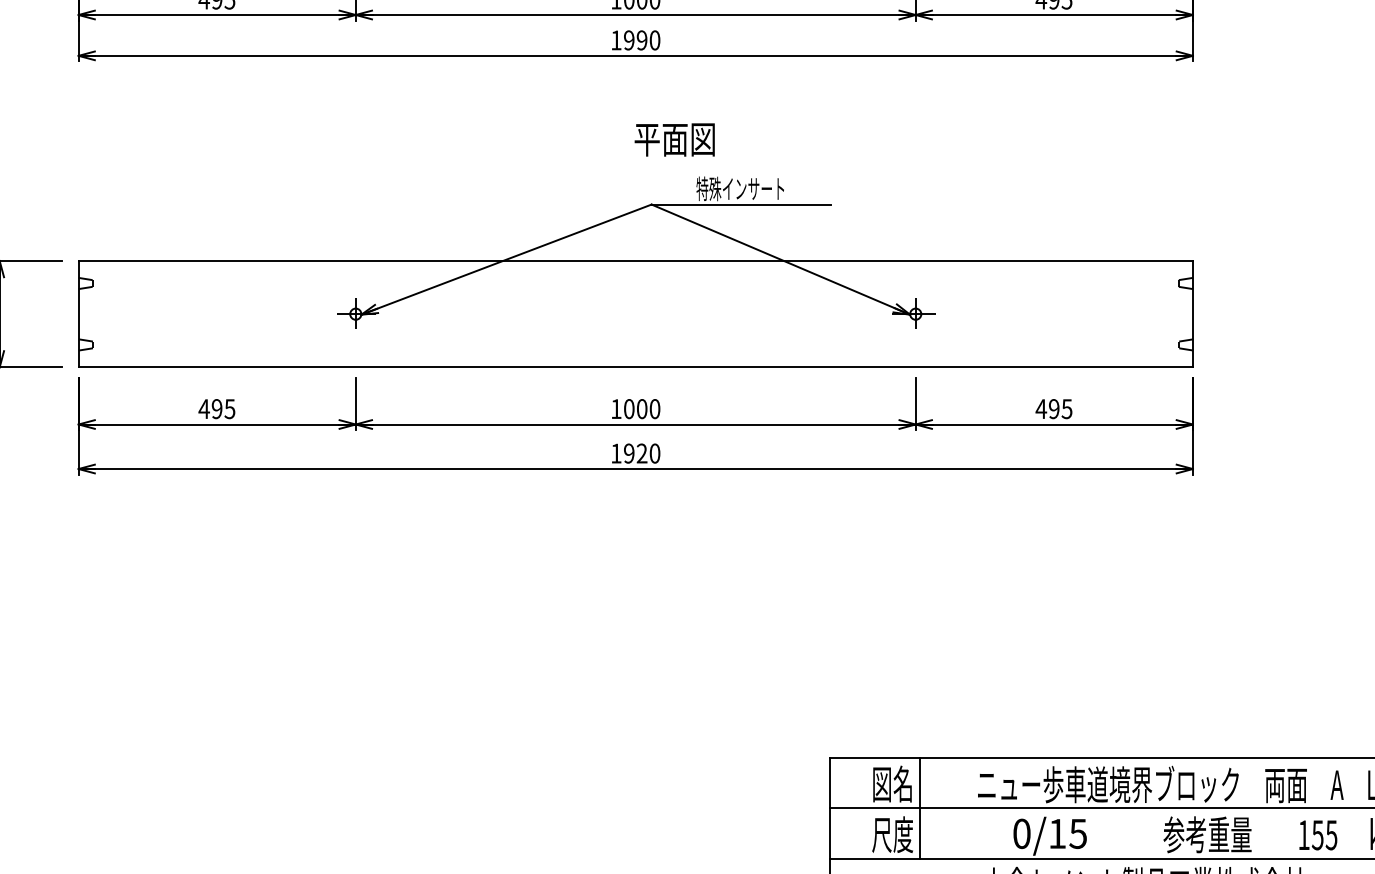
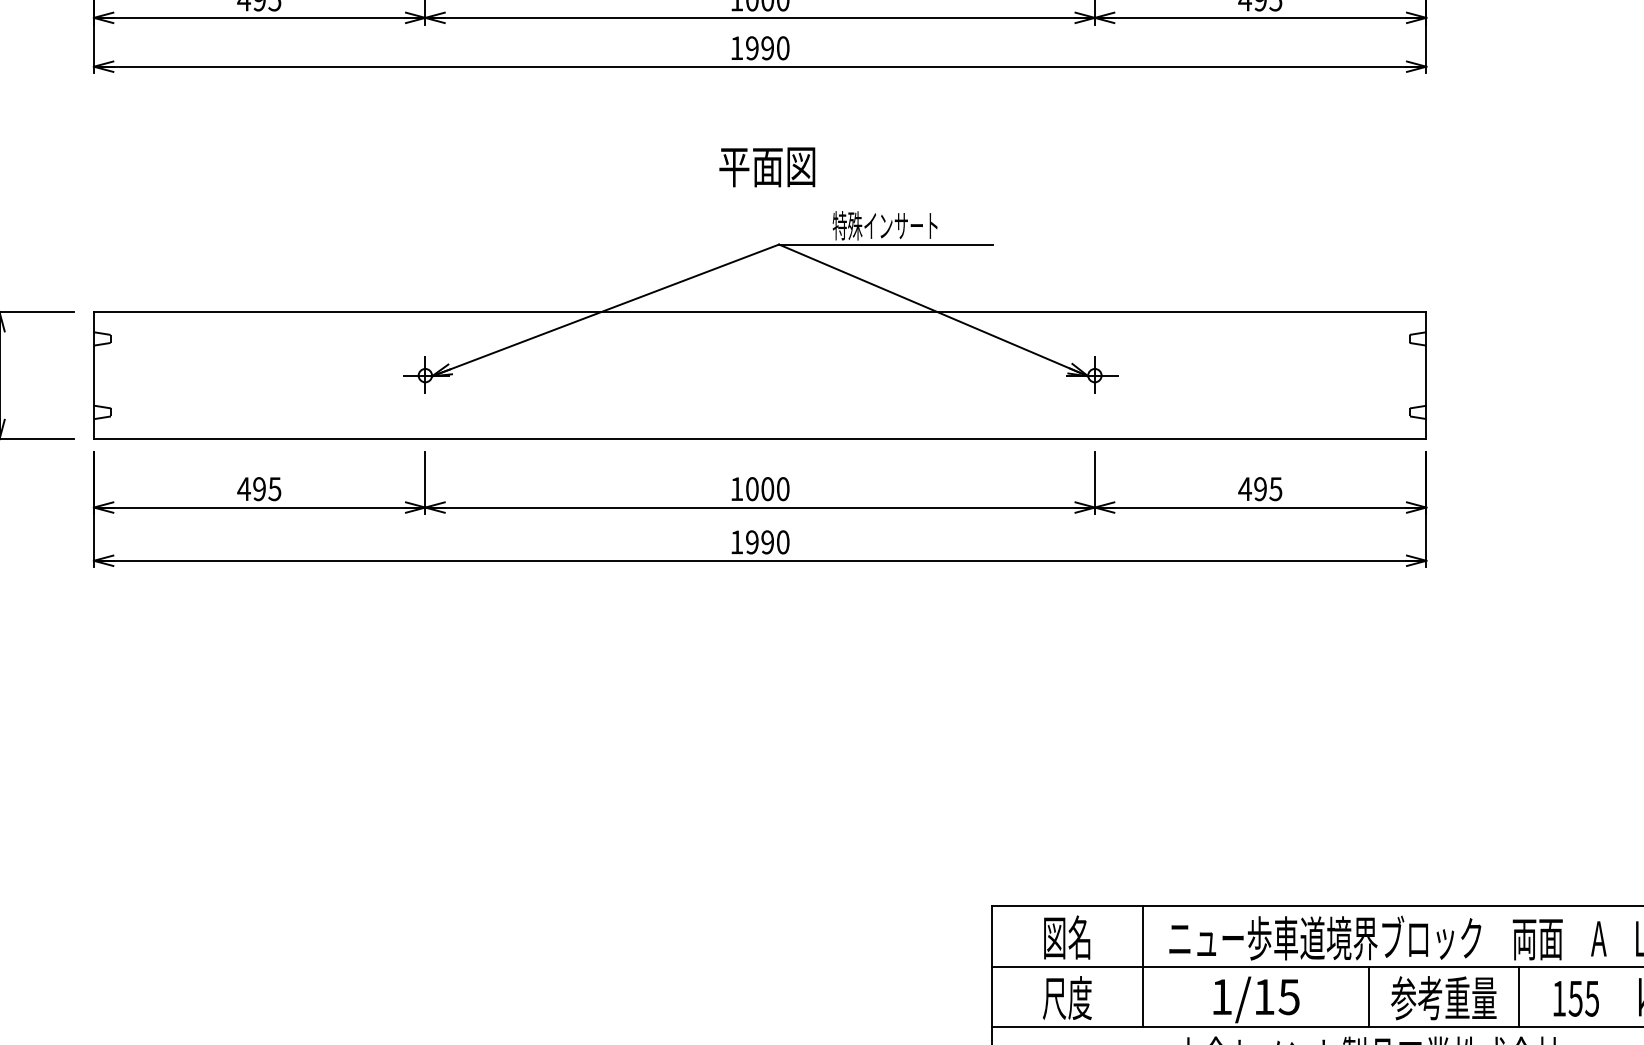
text: (674, 139) -> (766, 166), moved
text: (641, 453) -> (766, 542), 1920 -> 1990
line: (919, 807) -> (1142, 965), moved
text: (1021, 833) -> (1221, 996), 0/15 -> 1/15
line: (1144, 833) -> (1368, 996), added
line: (1270, 833) -> (1519, 996), added

